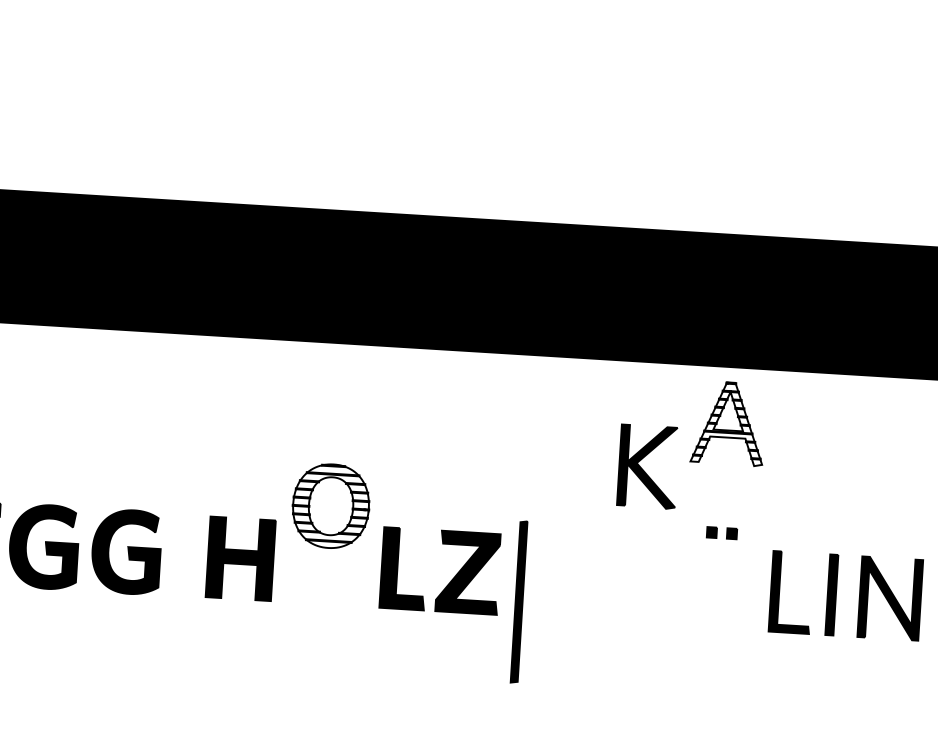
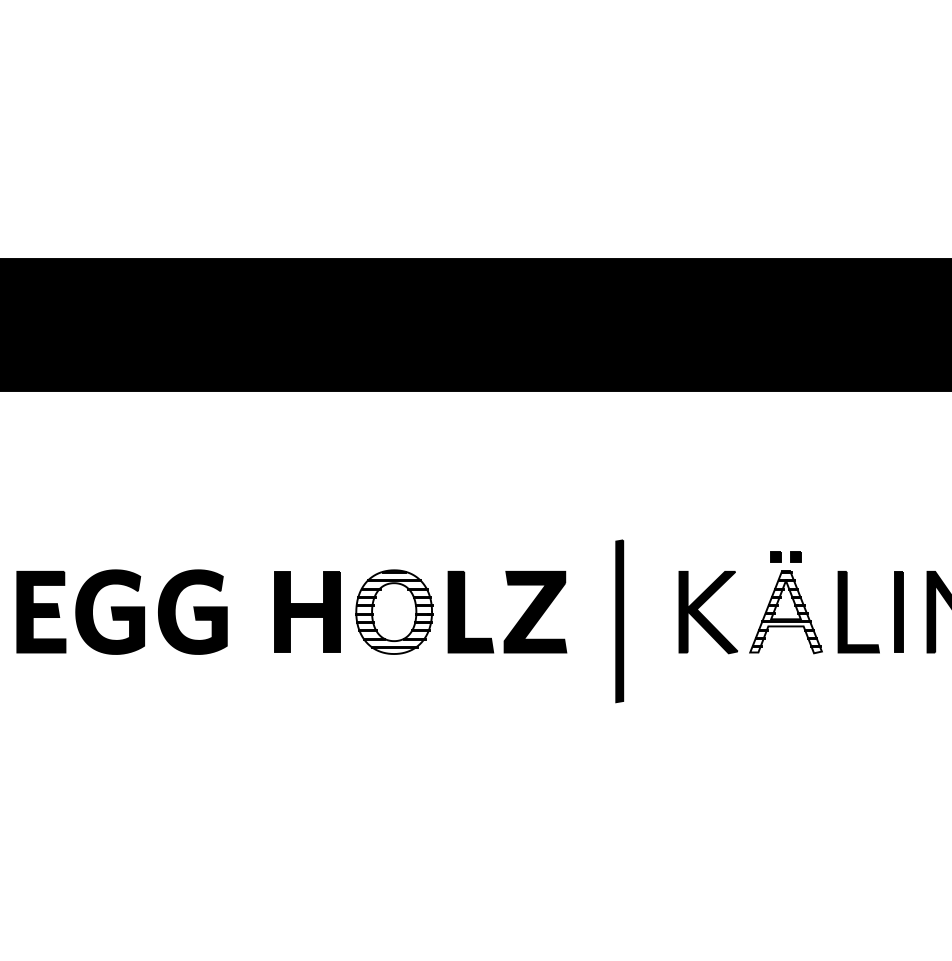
part: (728, 423) -> (785, 612), moved
part: (647, 466) -> (707, 612), moved
part: (331, 505) -> (394, 611), moved
part: (518, 602) -> (619, 621), moved

